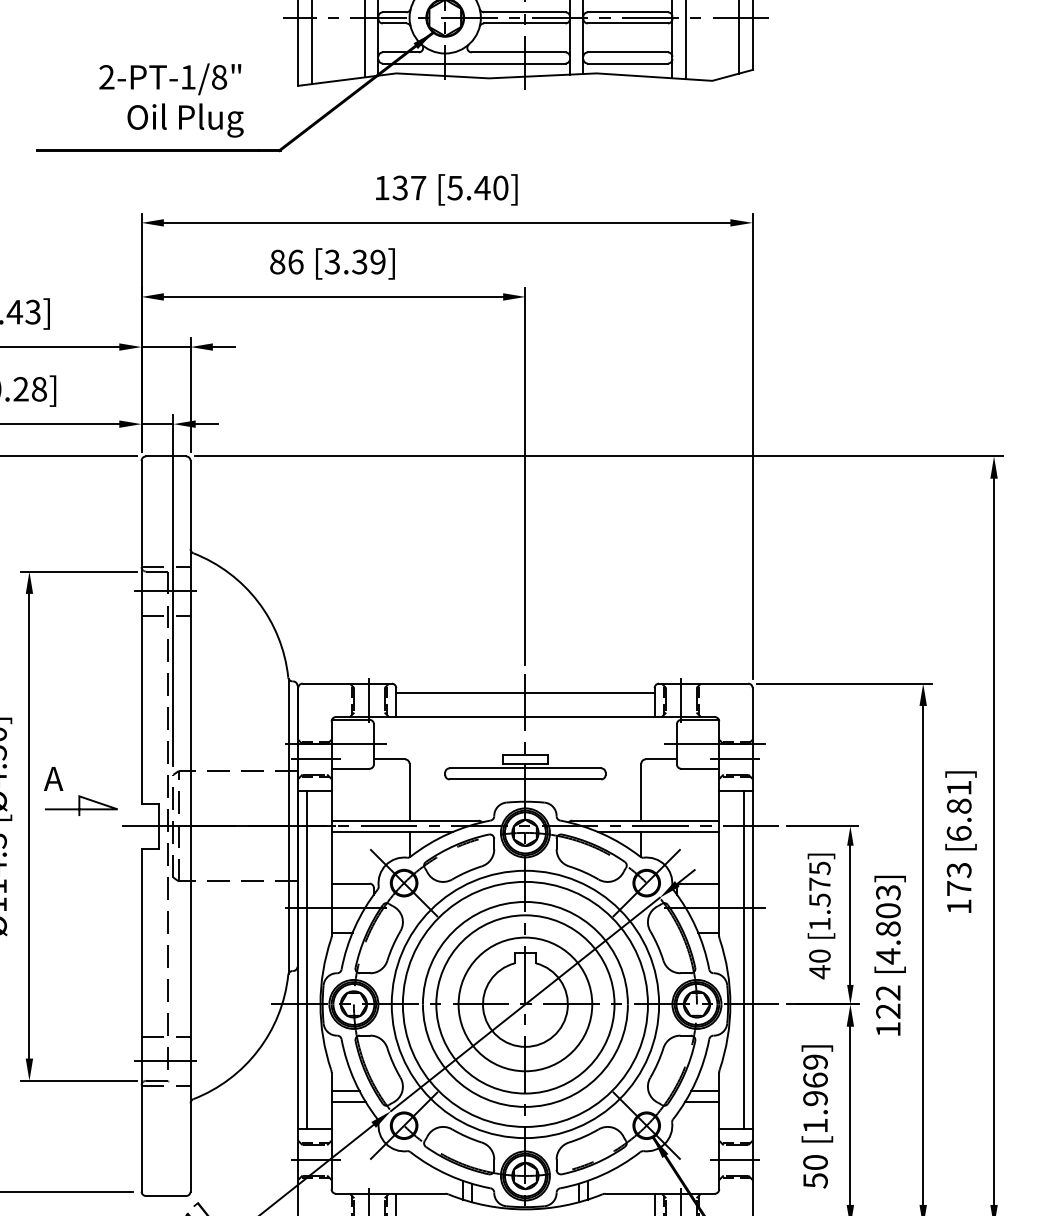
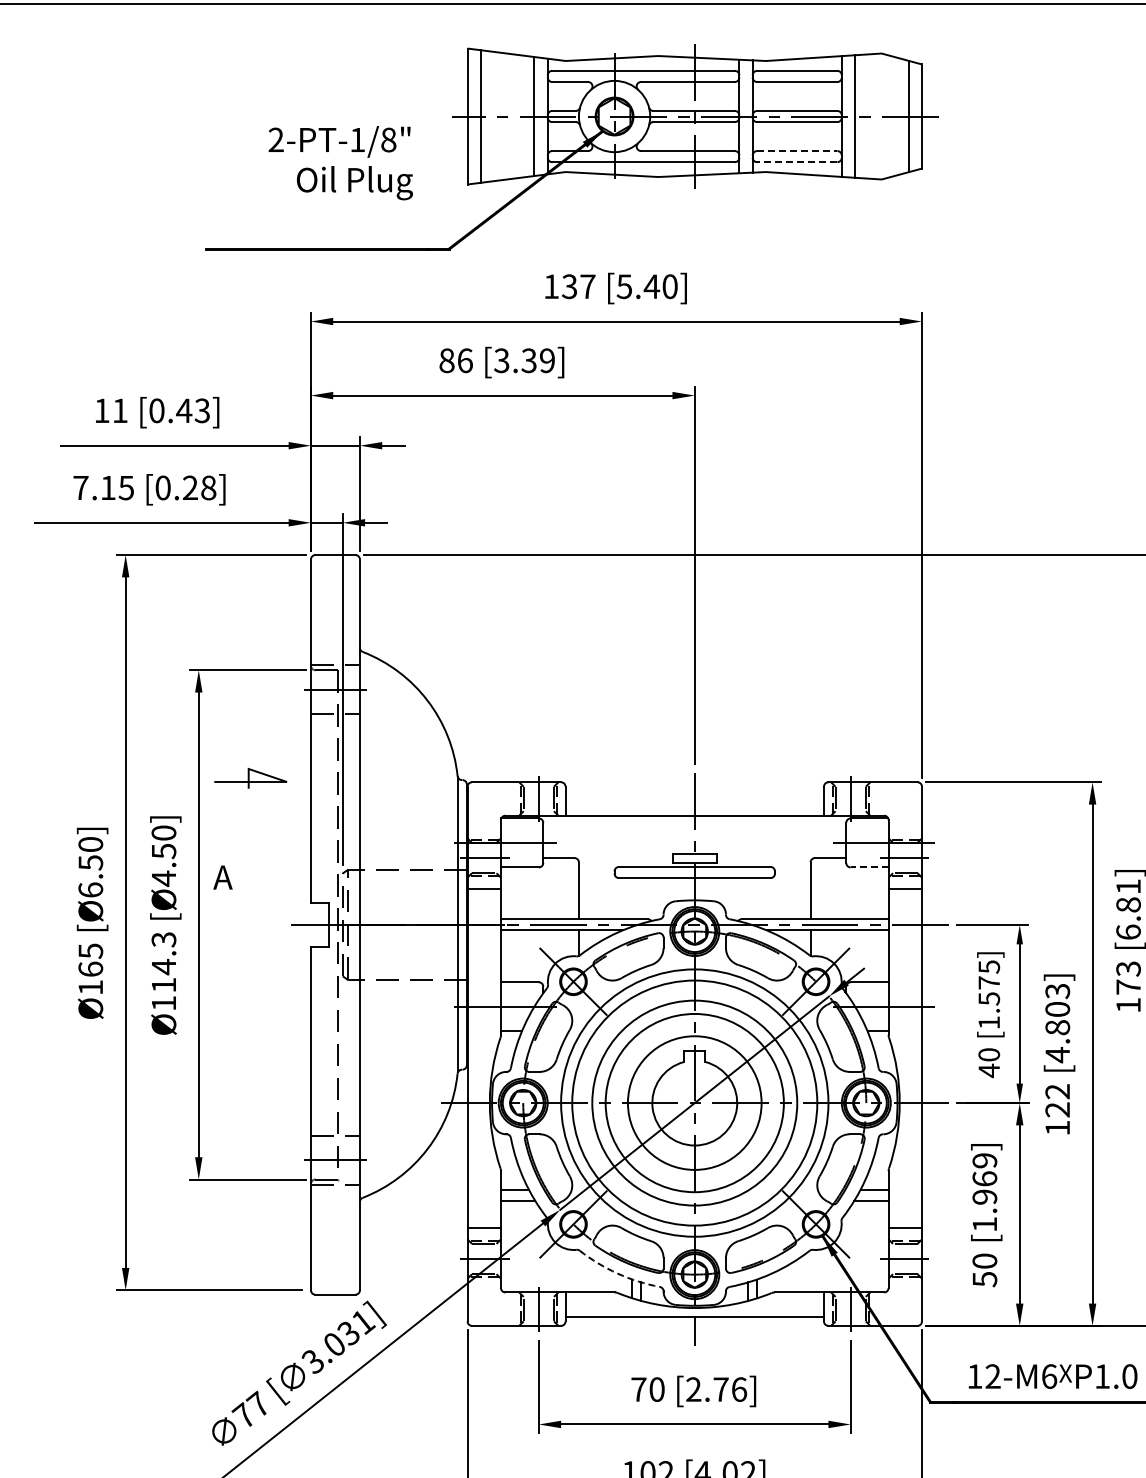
line: (628, 52) -> (797, 151), solid -> dashed
line: (627, 63) -> (796, 162), solid -> dashed
text: (171, 100) -> (340, 163), moved
line: (525, 692) -> (694, 791), removed
line: (700, 768) -> (869, 867), solid -> dashed
line: (80, 805) -> (249, 778), moved
line: (307, 959) -> (476, 1058), removed
line: (744, 959) -> (913, 1058), removed
arc: (448, 1174) -> (617, 1273), solid -> dashed

